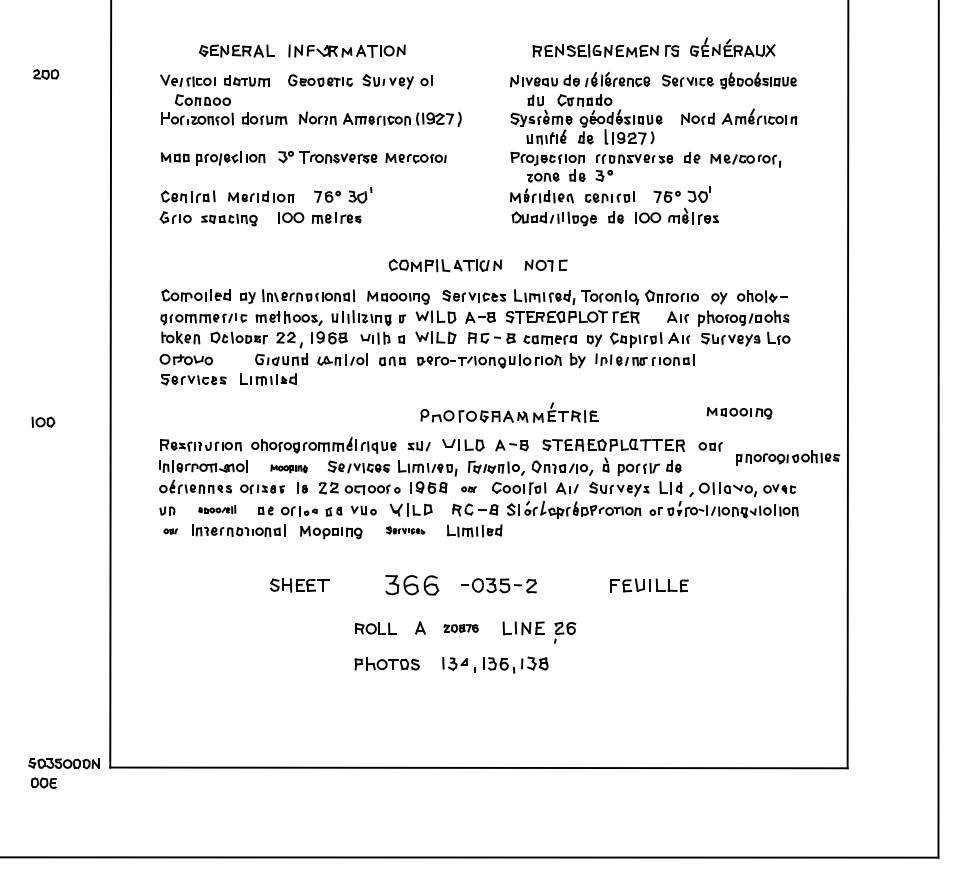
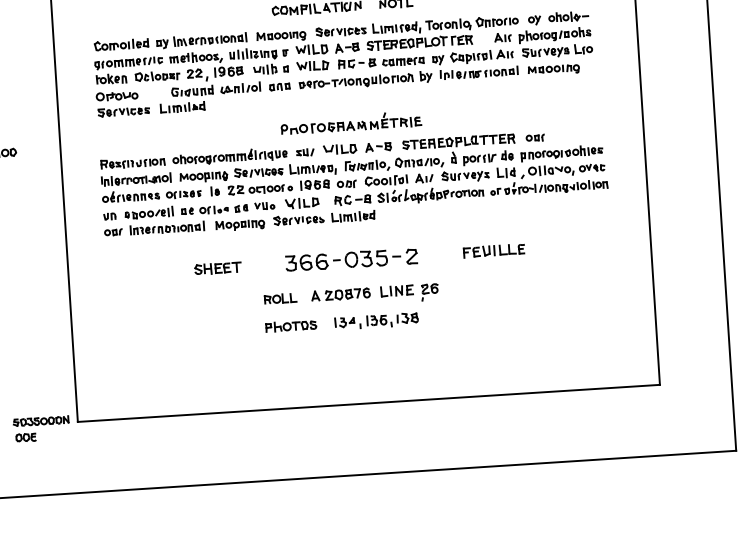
part: (509, 412) -> (351, 122), moved
part: (739, 413) -> (553, 70), moved
part: (787, 457) -> (561, 152), moved
part: (288, 468) -> (203, 176), size x1.67
part: (468, 489) -> (346, 184), size x1.67
part: (217, 509) -> (149, 212), size x1.67
part: (405, 530) -> (298, 219), size x1.67
part: (170, 531) -> (113, 232), size x1.67
part: (499, 585) -> (375, 258), size x1.43
part: (460, 628) -> (347, 294), size x1.67

